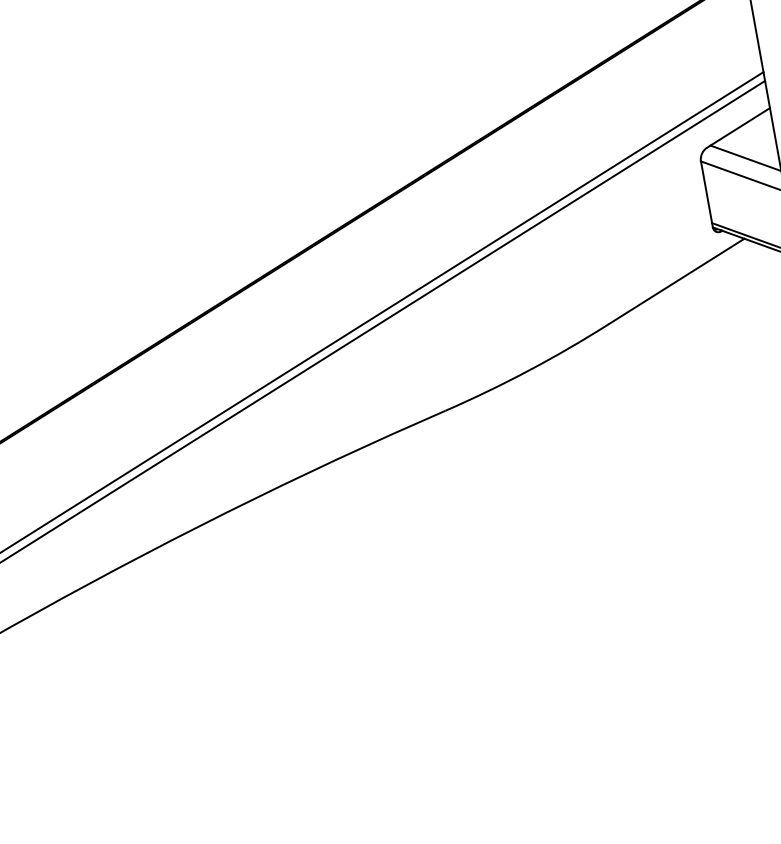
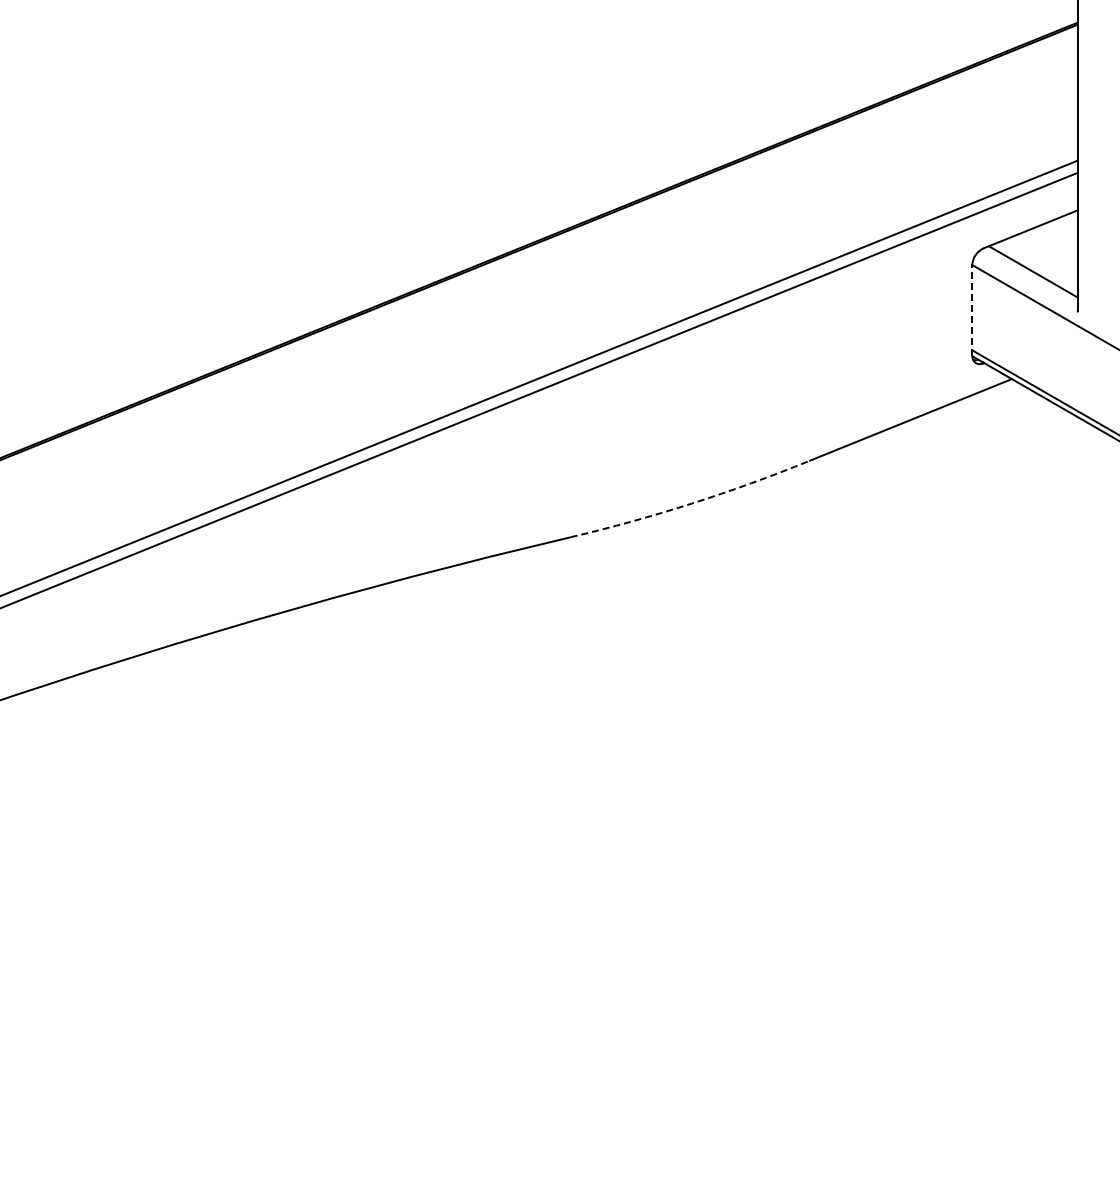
line: (706, 193) -> (972, 309), solid -> dashed
arc: (528, 370) -> (691, 503), solid -> dashed

